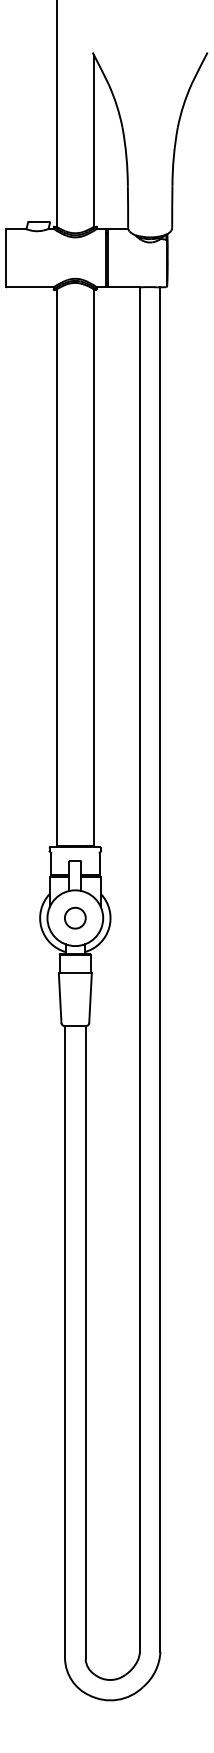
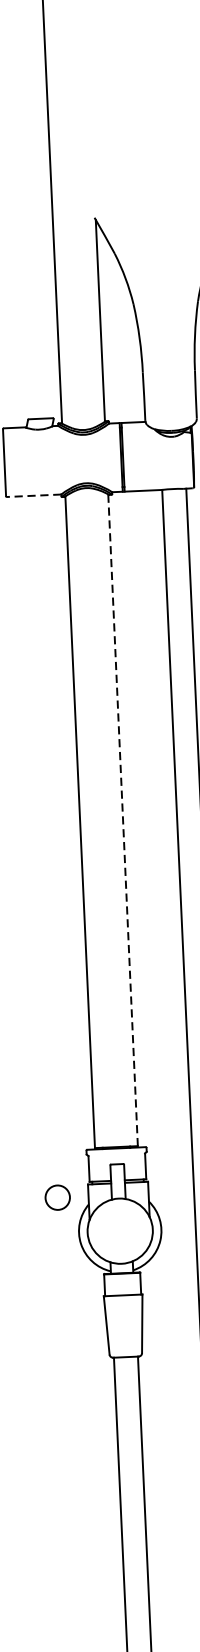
line: (29, 287) -> (33, 495), solid -> dashed
line: (93, 567) -> (122, 820), solid -> dashed
circle: (75, 917) -> (57, 1196), moved

